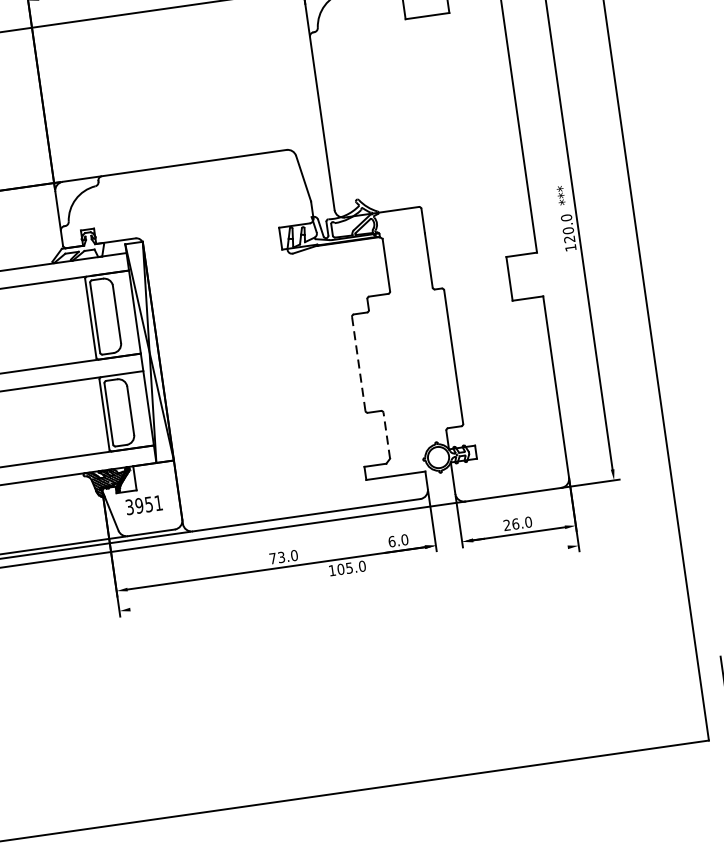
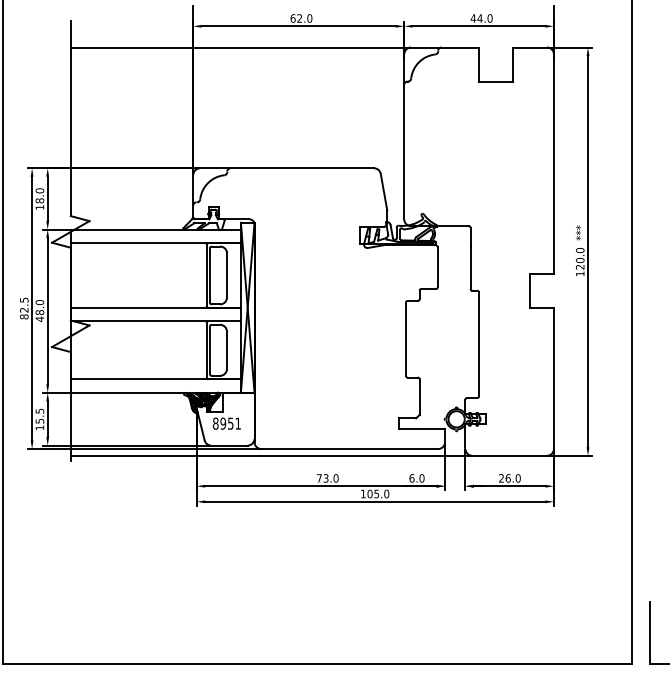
line: (358, 364) -> (405, 339), dashed -> solid
line: (386, 436) -> (419, 397), dashed -> solid
text: (129, 507) -> (215, 423), 3951 -> 8951
line: (349, 578) -> (375, 501), added

